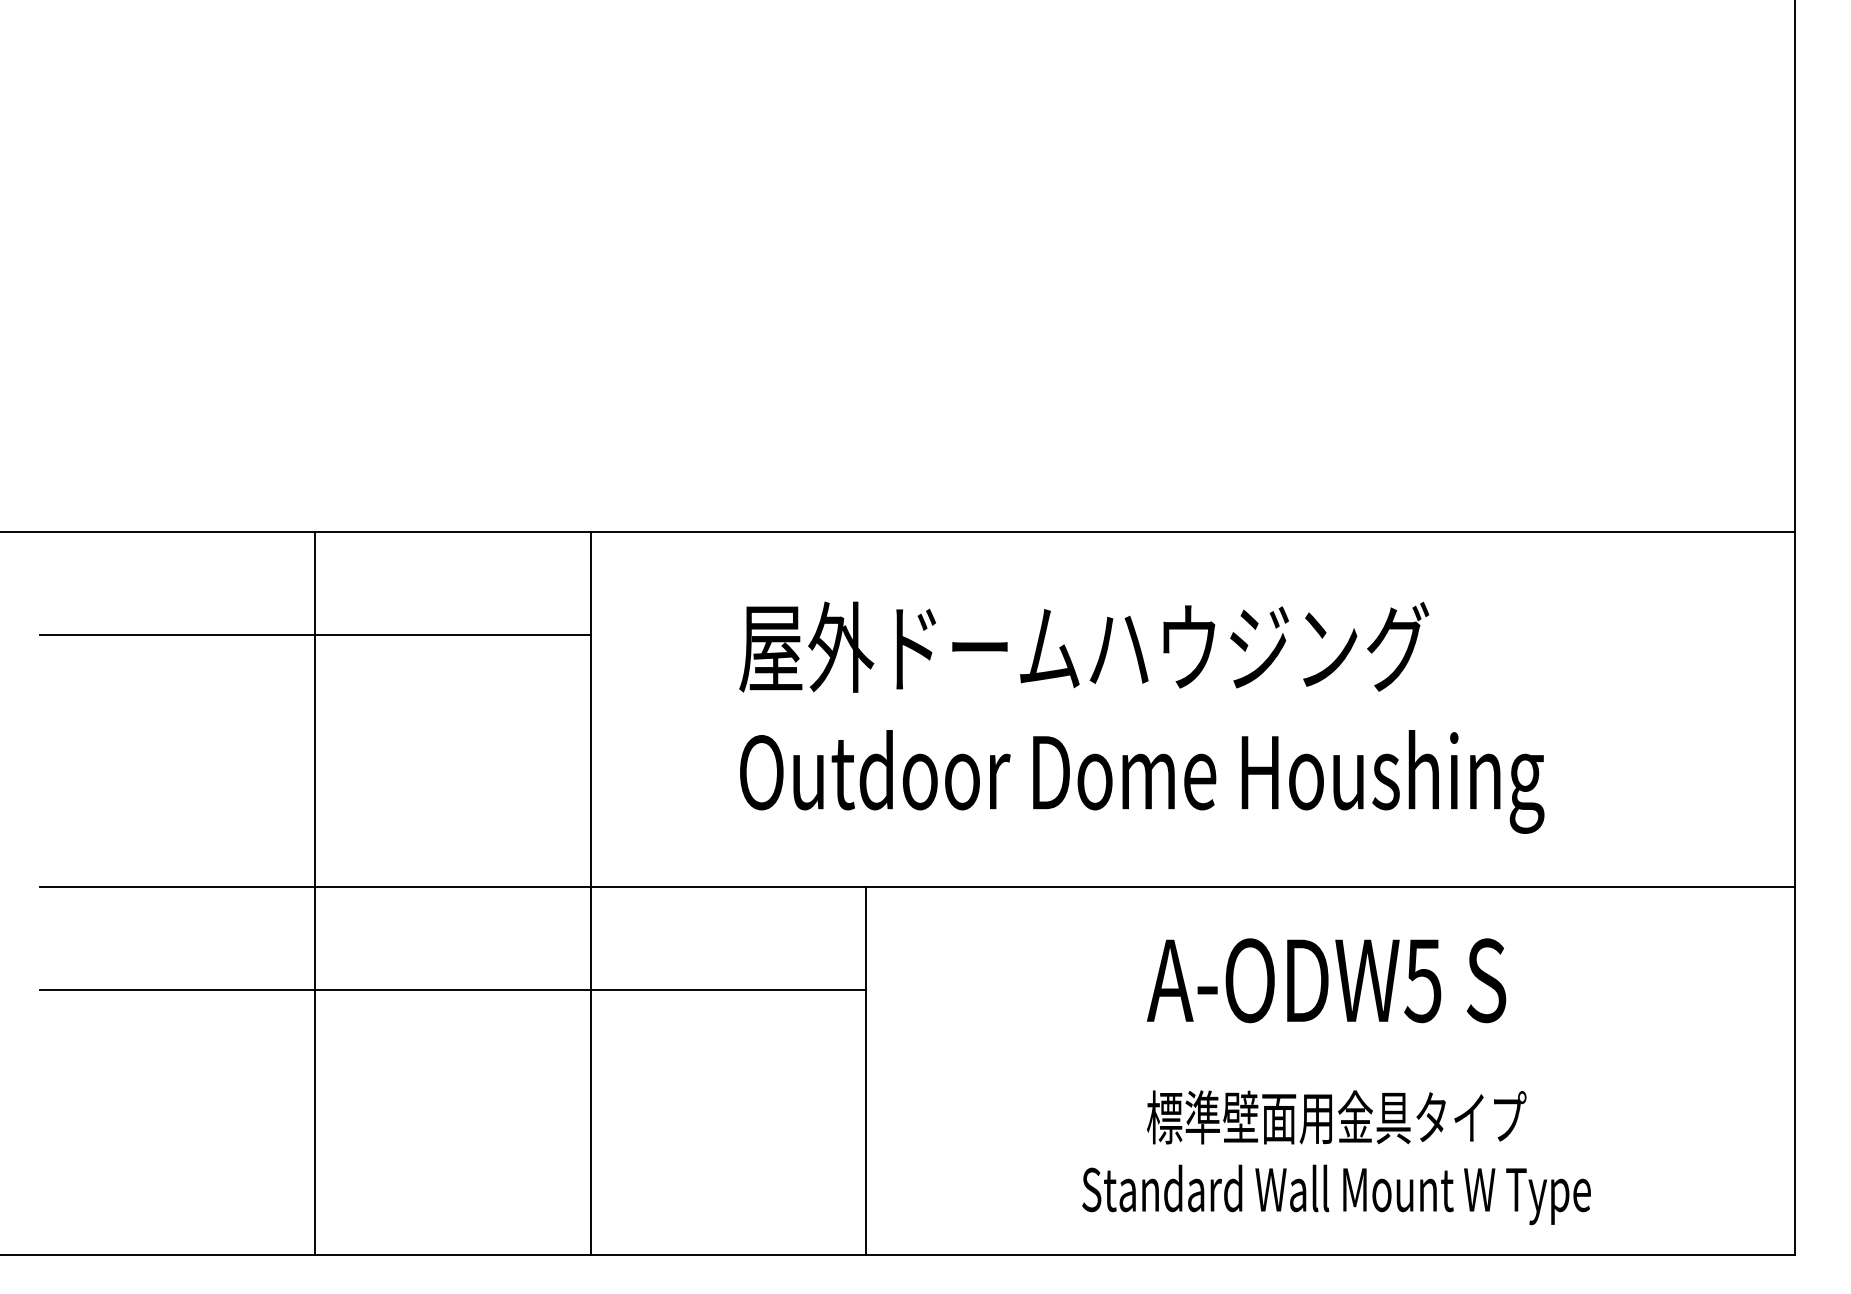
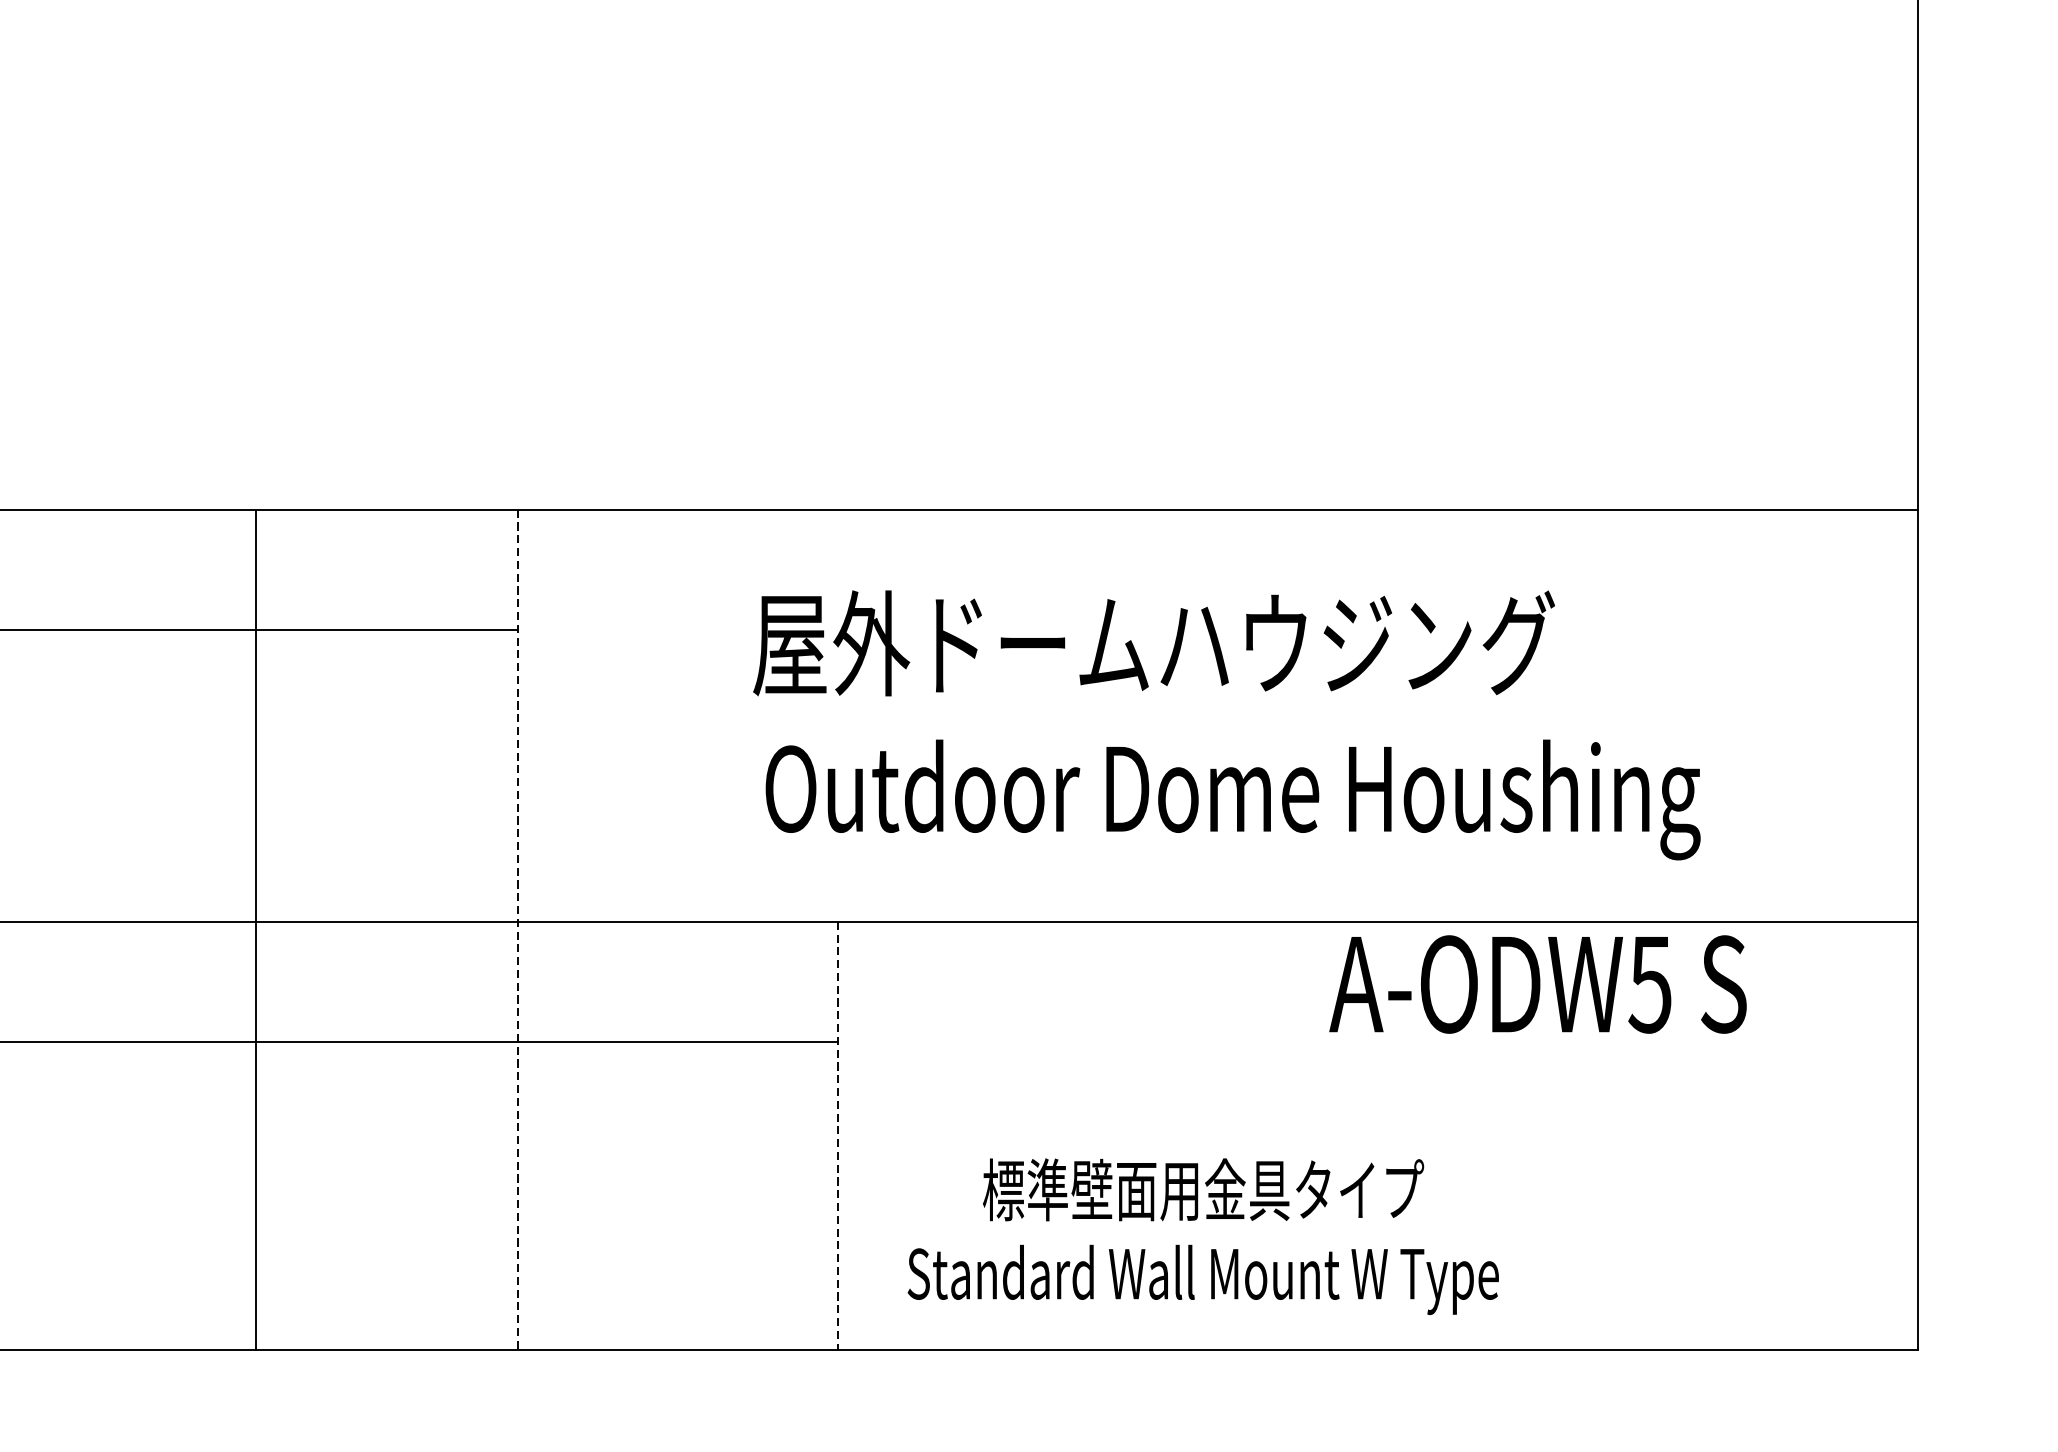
text: (1084, 646) -> (1154, 642), moved
text: (1142, 781) -> (1233, 799), moved
line: (315, 893) -> (256, 929), moved
line: (590, 894) -> (517, 930), solid -> dashed
text: (1326, 980) -> (1537, 984), moved
line: (865, 1071) -> (837, 1136), solid -> dashed
text: (1336, 1157) -> (1203, 1236), moved

